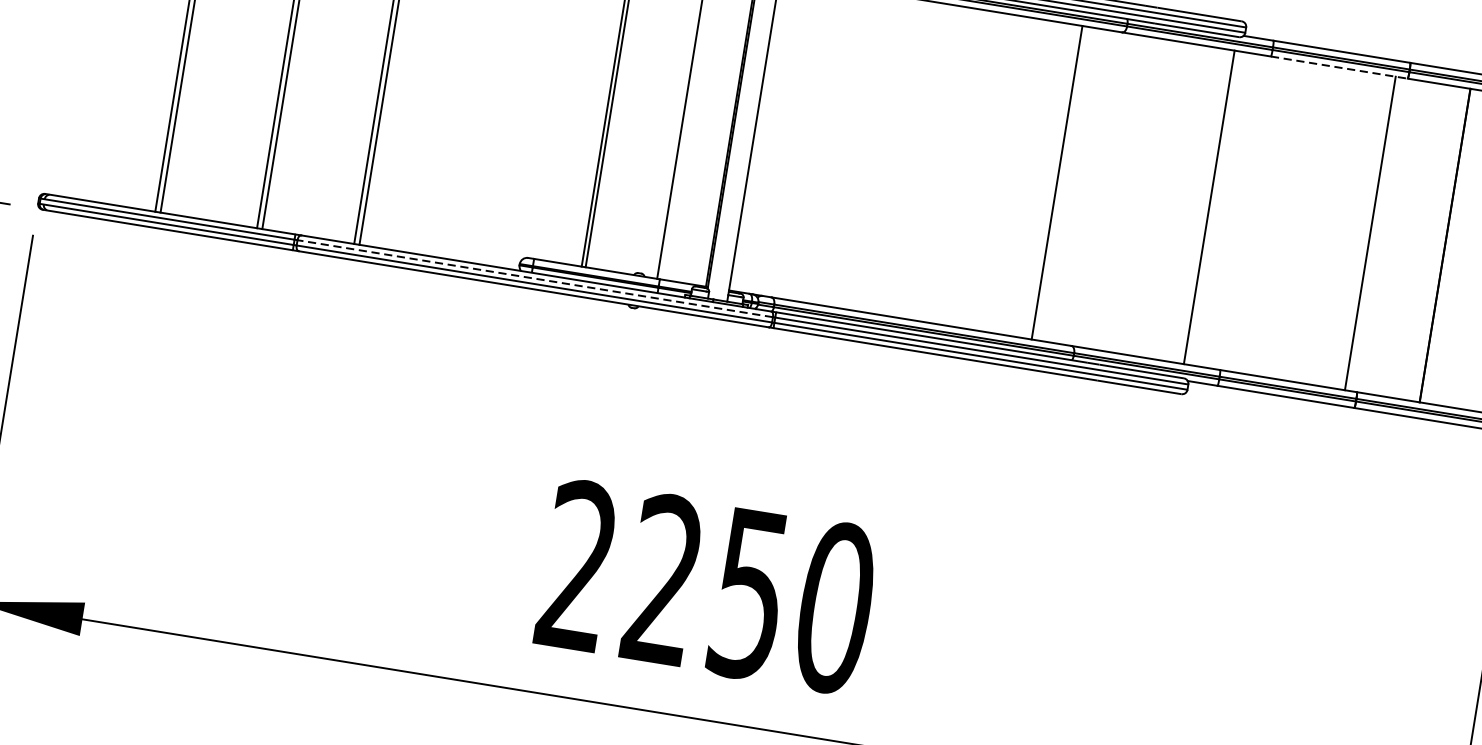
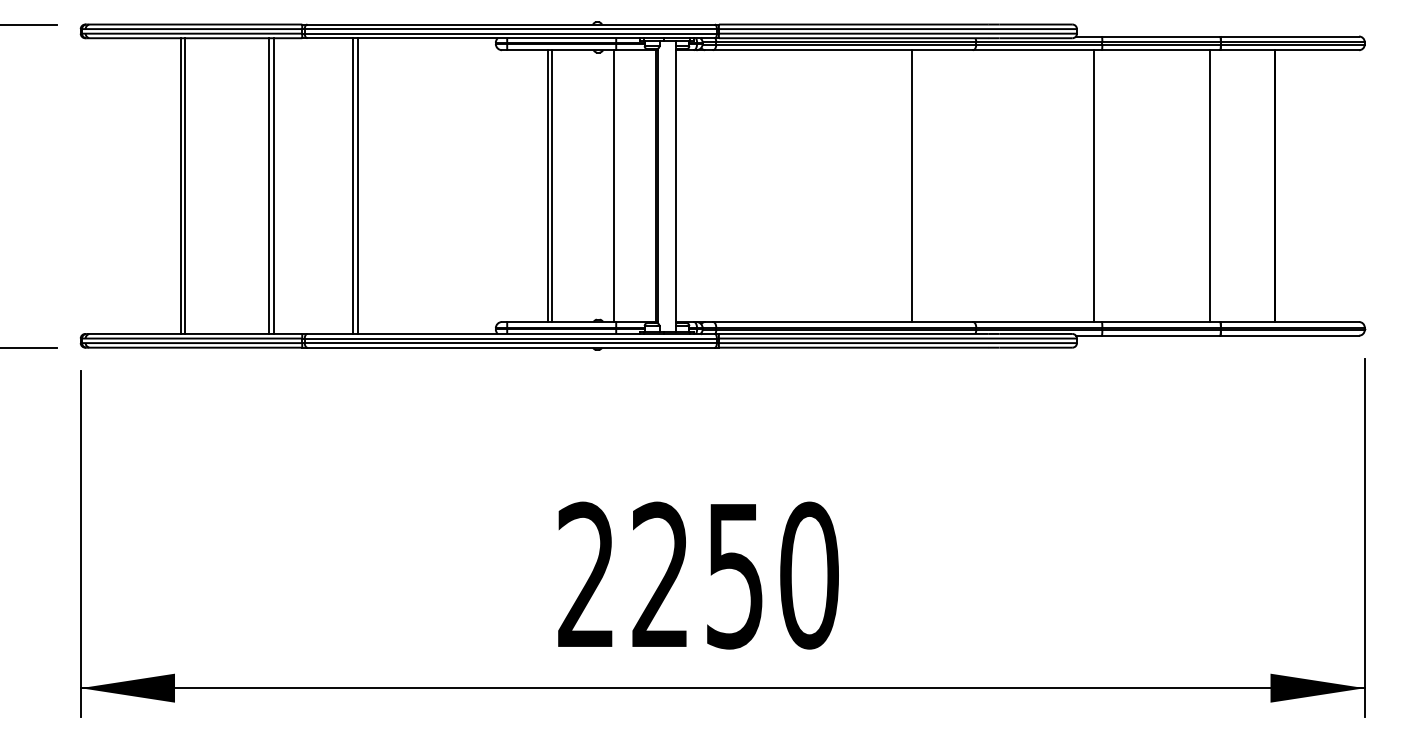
line: (1339, 67) -> (1161, 50), dashed -> solid
line: (1057, 182) -> (911, 185), moved
line: (1209, 206) -> (1094, 185), moved
line: (534, 278) -> (510, 338), dashed -> solid

